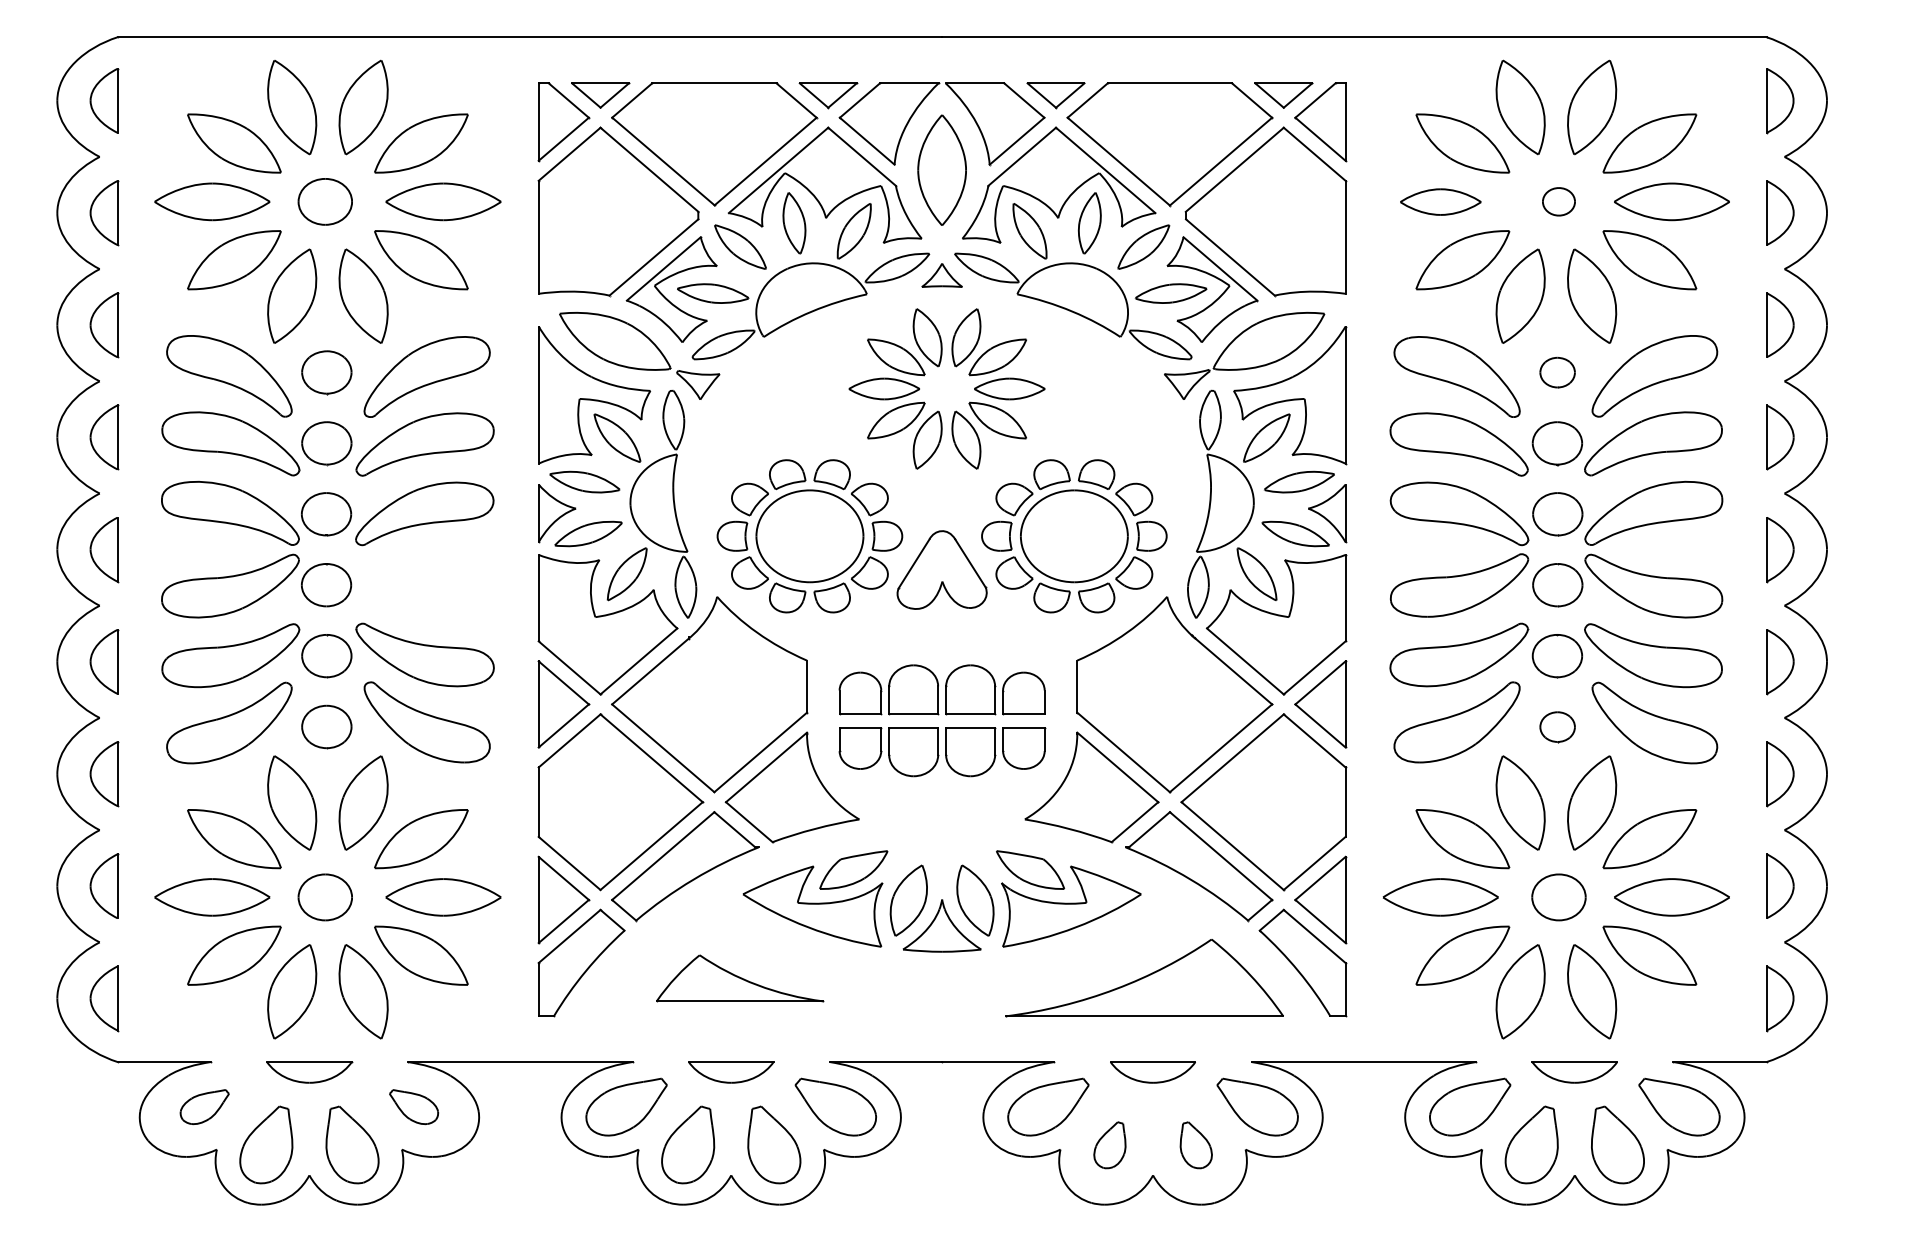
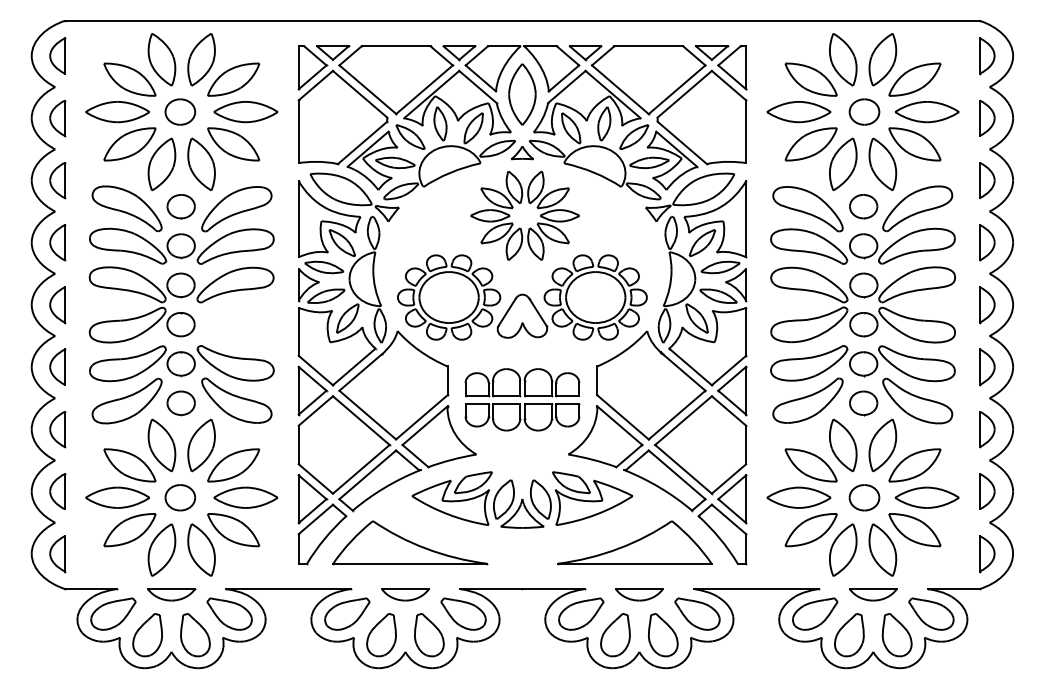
part: (1558, 200) -> (864, 111), size x1.67
part: (1439, 202) -> (798, 112), size x1.43
part: (1557, 372) -> (863, 206), size x1.43
part: (1557, 727) -> (863, 403), size x1.43
part: (740, 978) -> (410, 542), size x1.67
part: (204, 1106) -> (113, 613), size x1.67
part: (413, 1106) -> (229, 613), size x1.67
part: (1109, 1145) -> (615, 635), size x1.67
part: (1196, 1145) -> (663, 635), size x1.67

